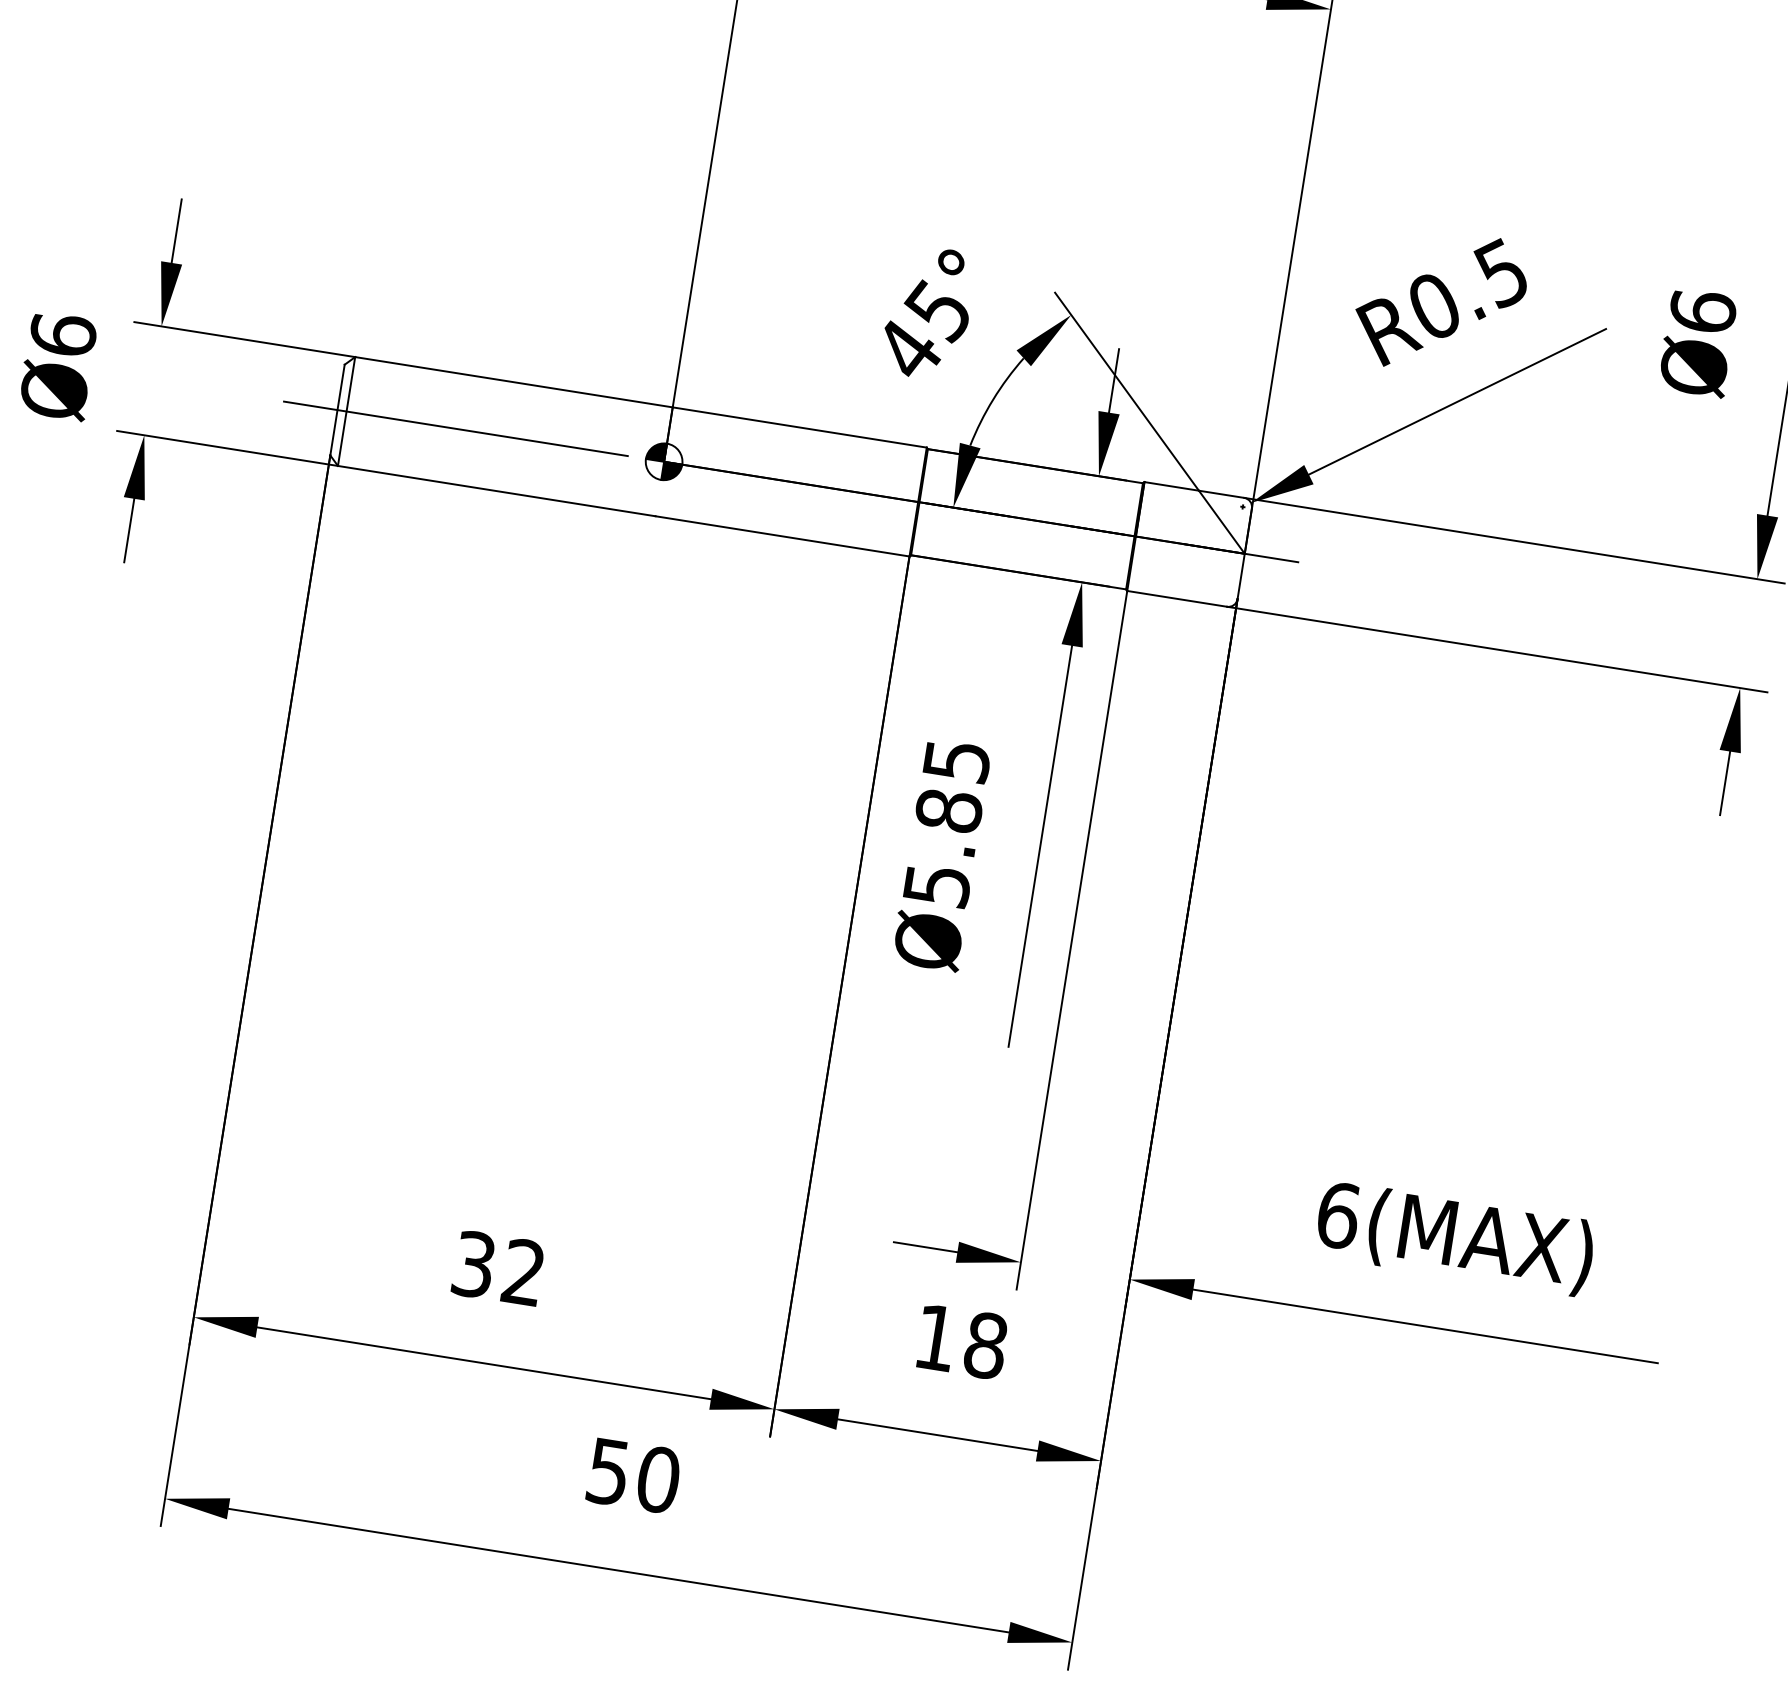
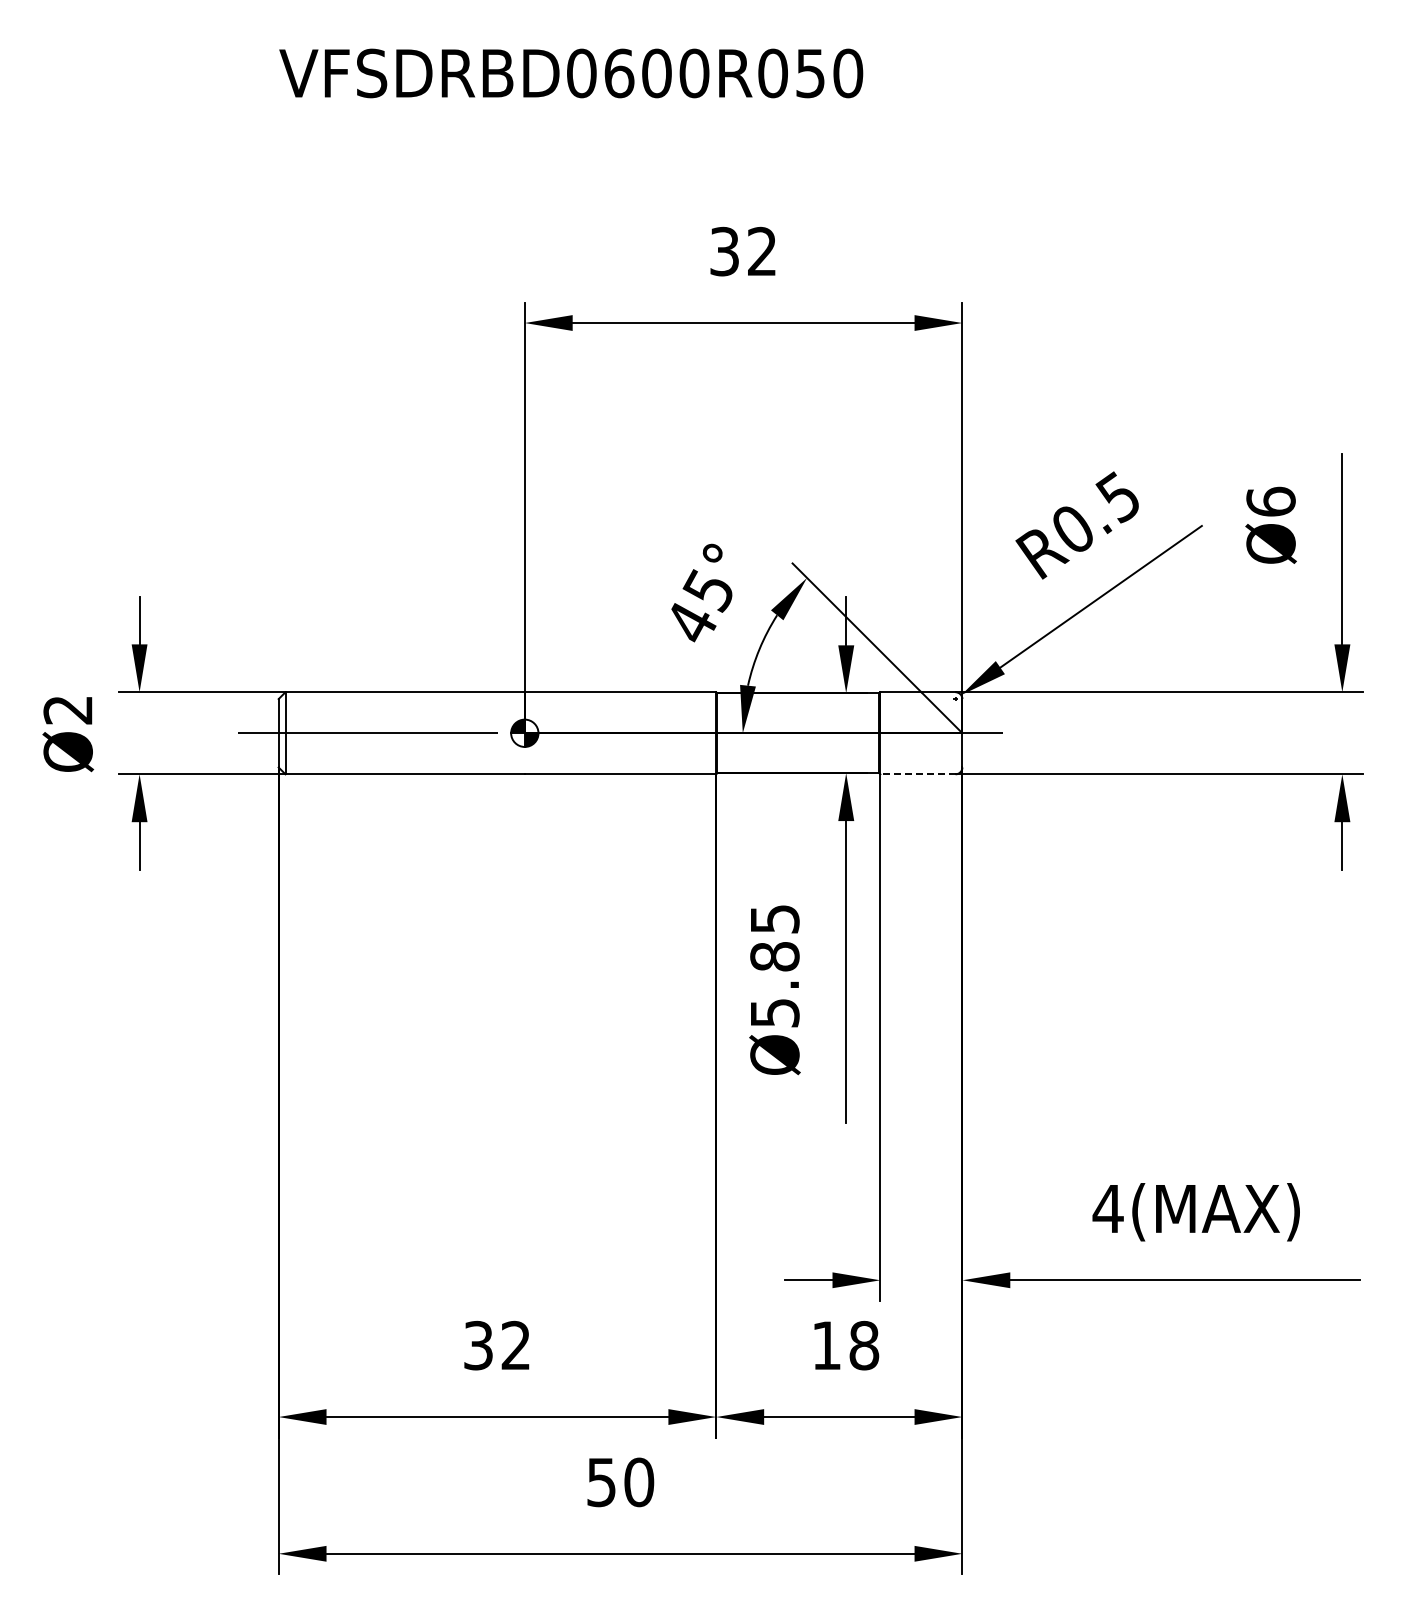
text: (62, 334) -> (67, 709), Ø6 -> Ø2
line: (1176, 599) -> (917, 774), solid -> dashed
text: (1337, 1214) -> (1107, 1208), 6(MAX) -> 4(MAX)

